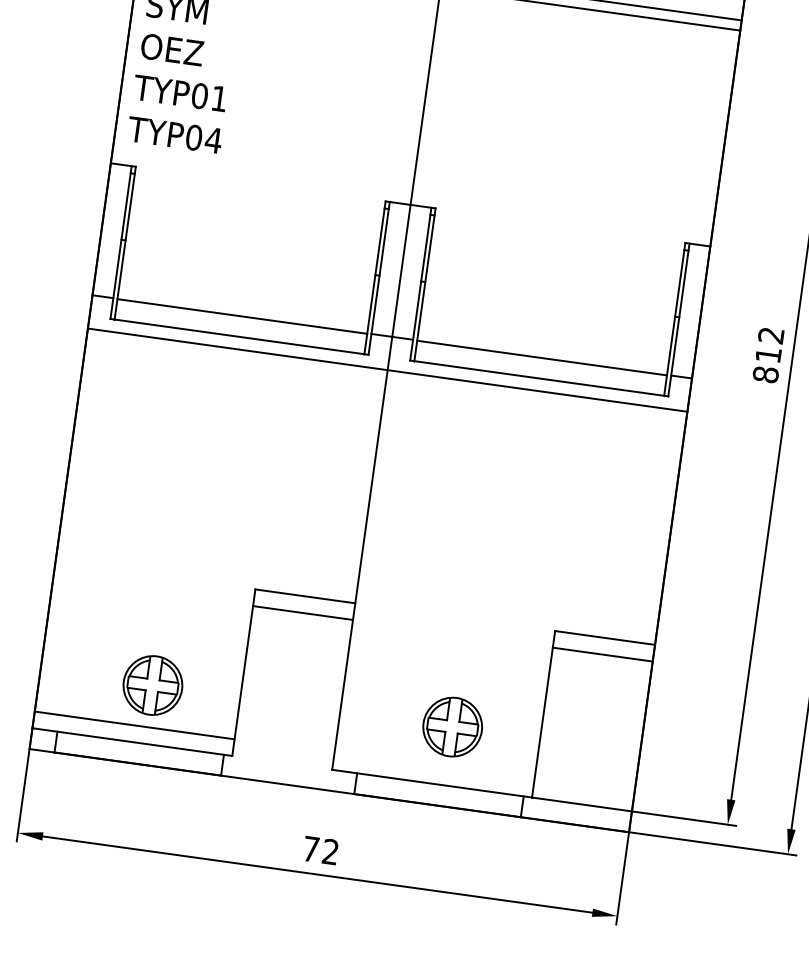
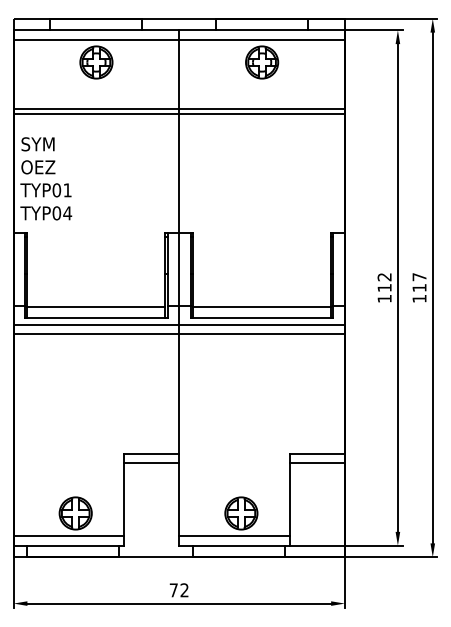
text: (765, 374) -> (384, 298), 812 -> 112
line: (383, 387) -> (178, 334), added
line: (434, 767) -> (234, 536), added

